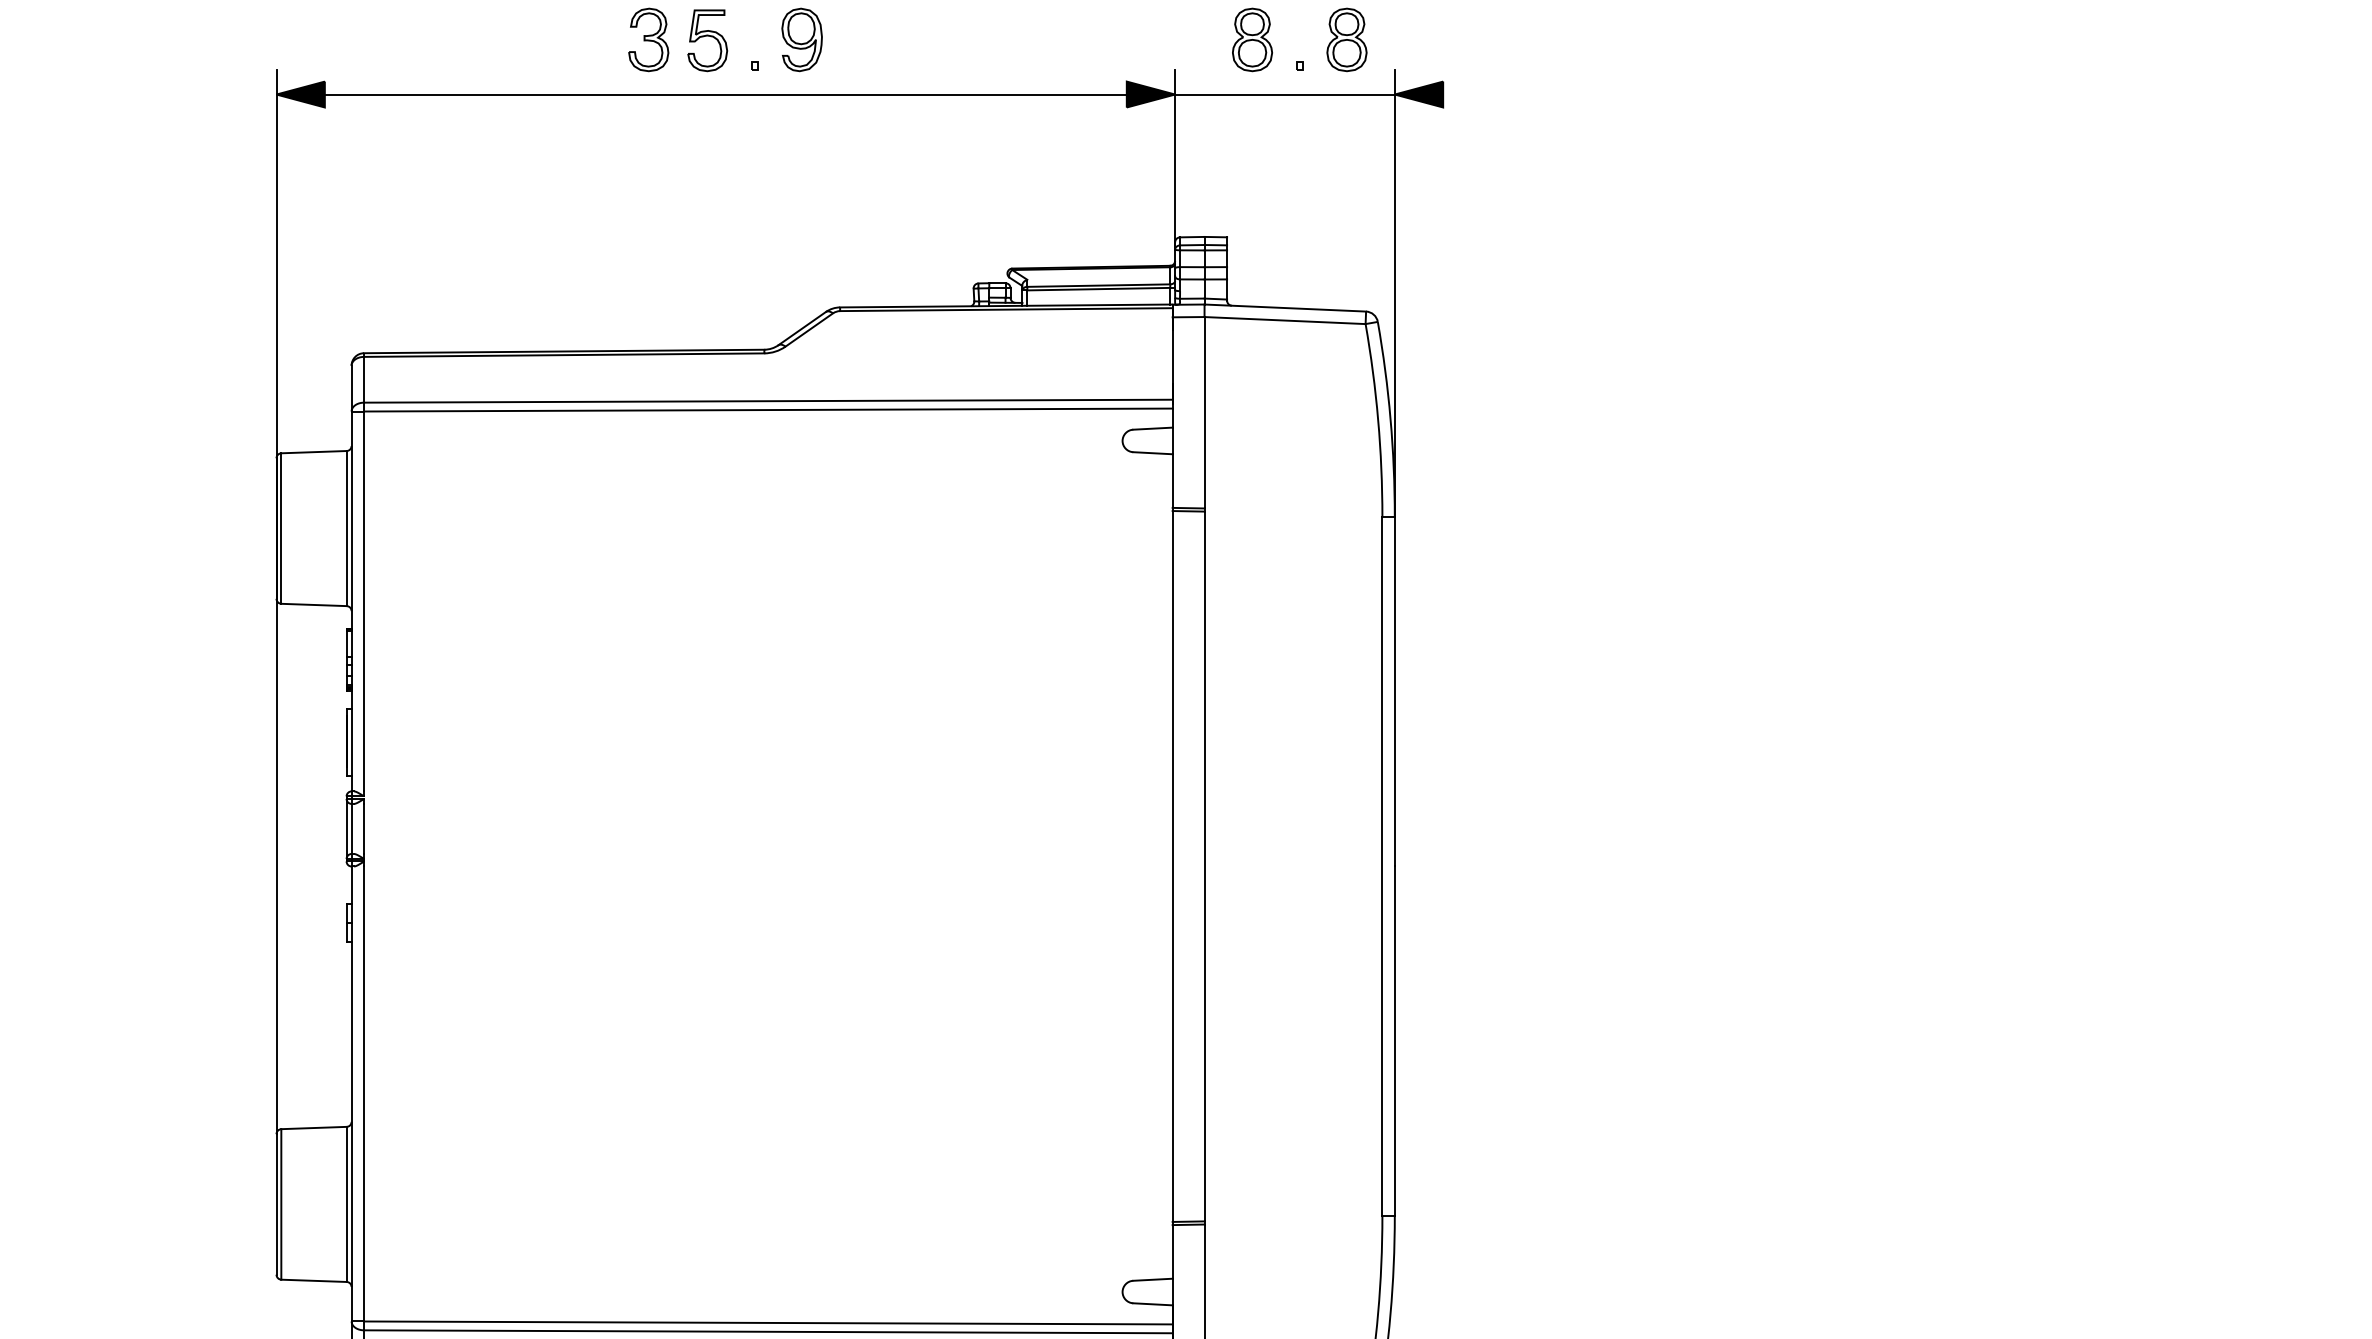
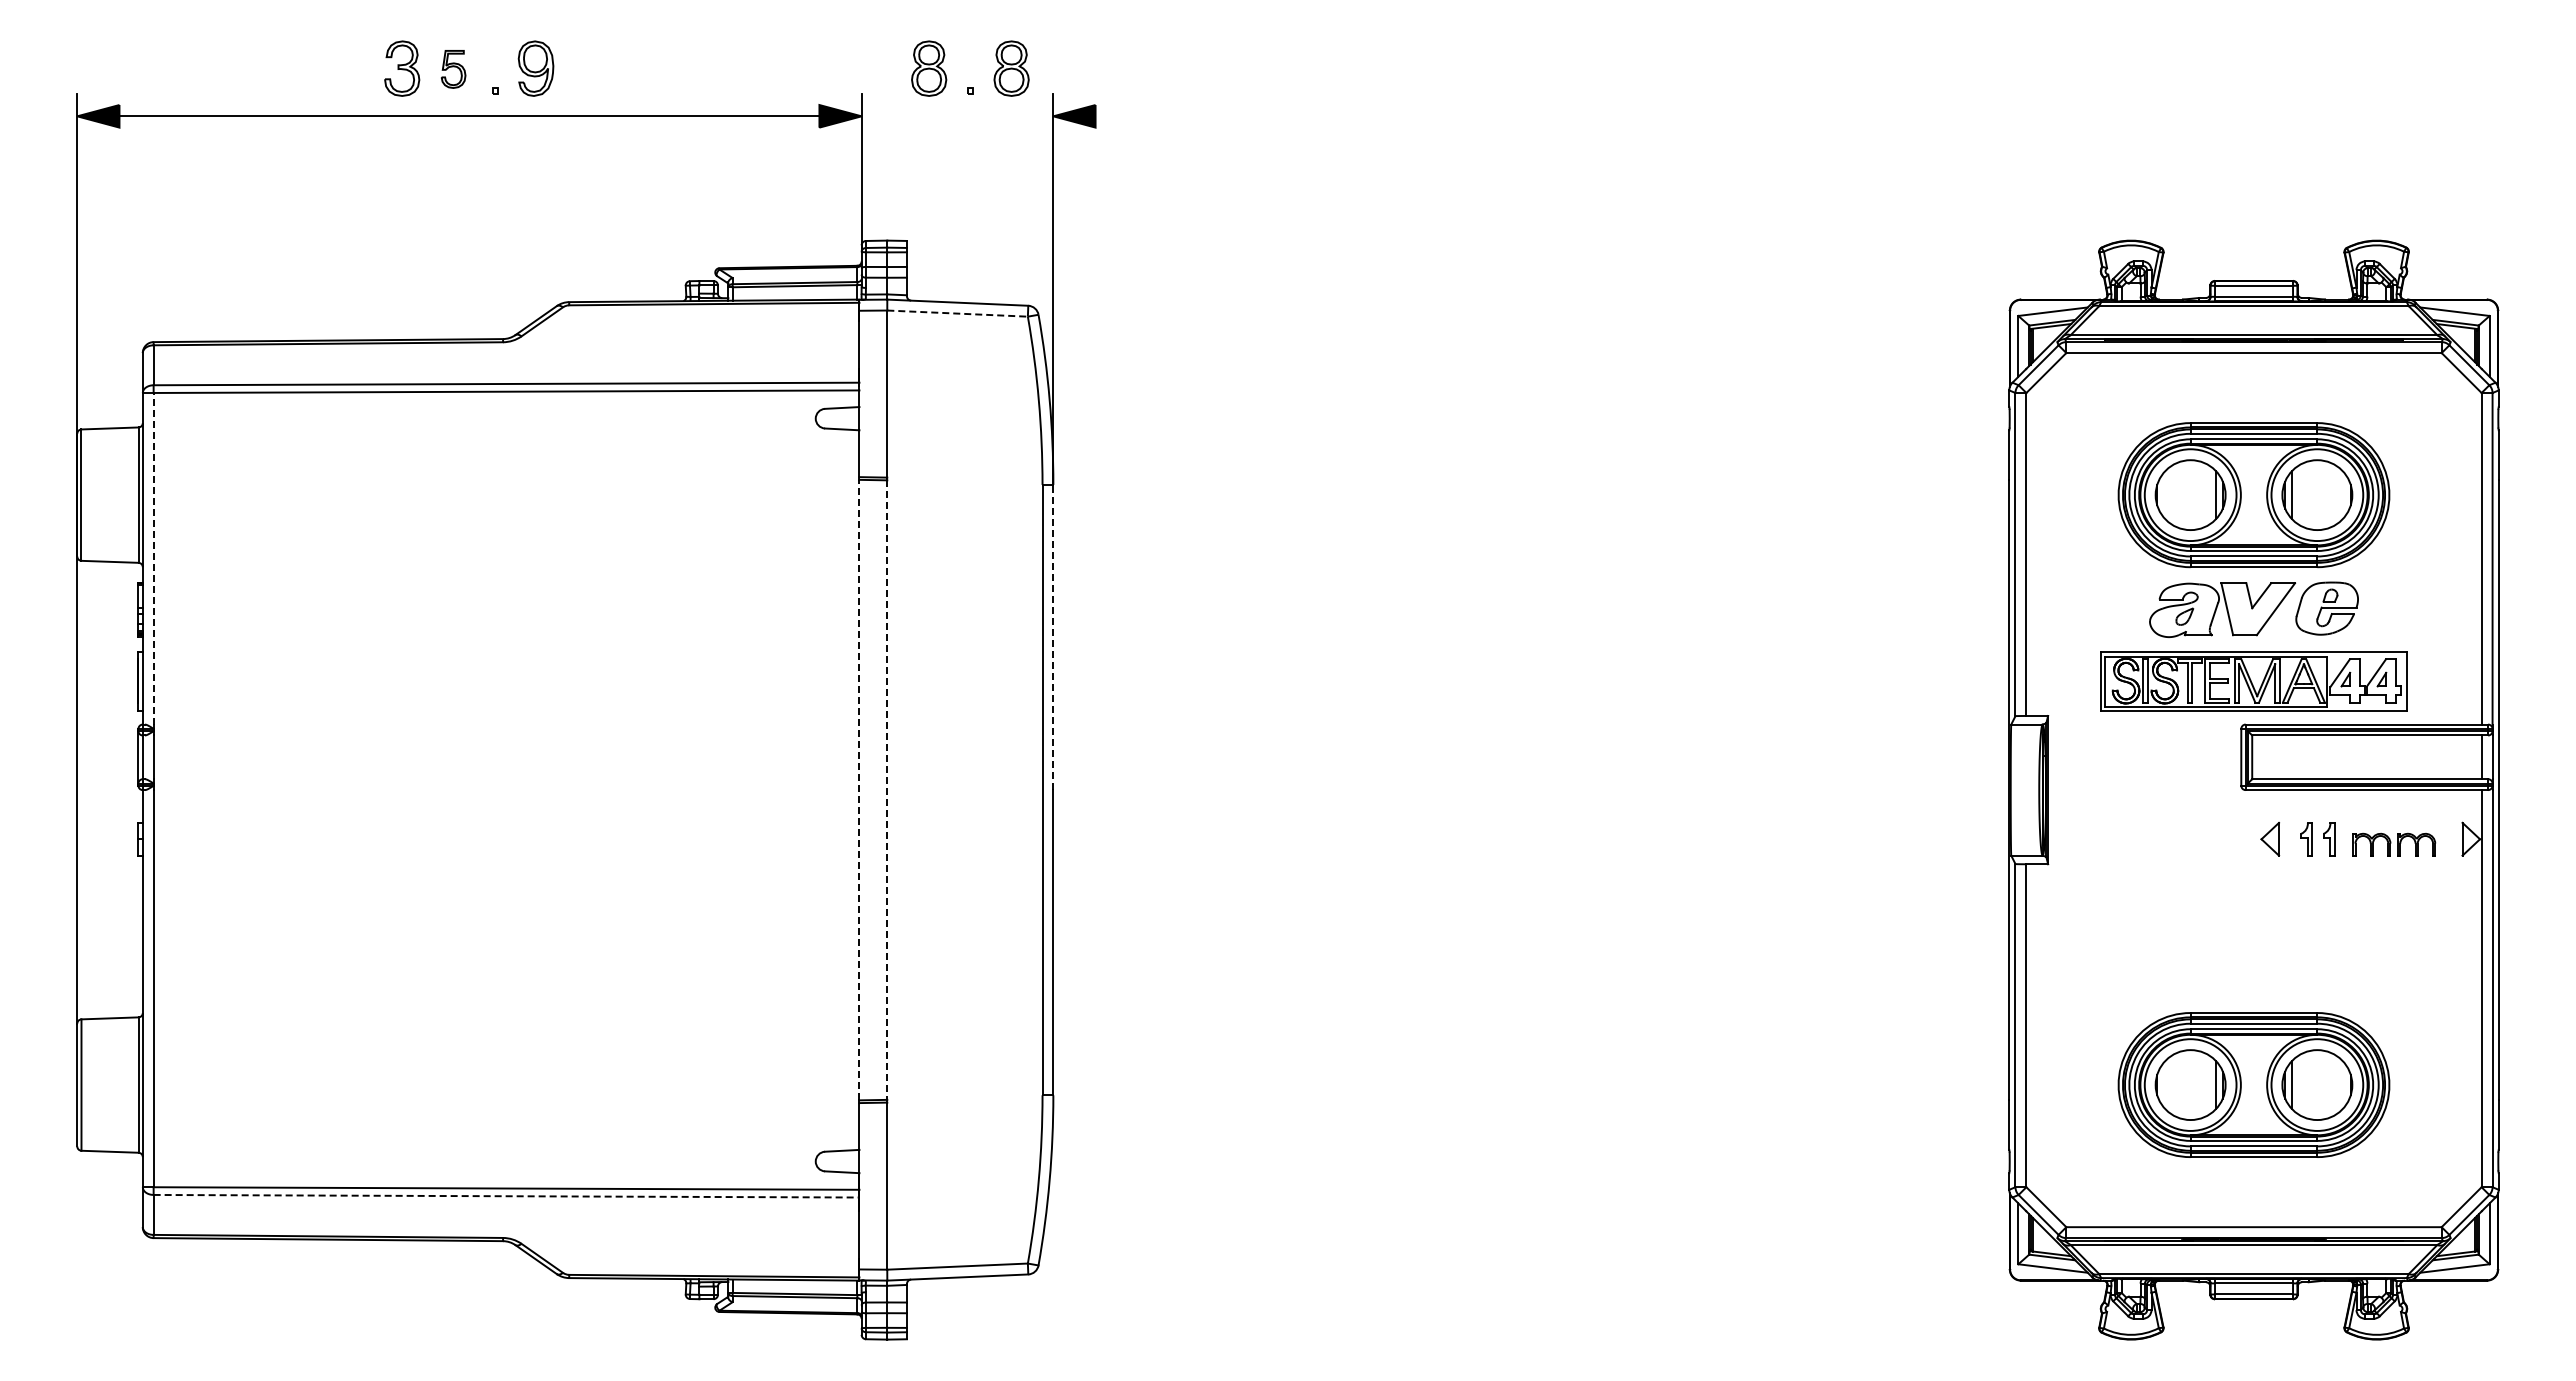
part: (707, 40) -> (453, 69), size x0.7
line: (1284, 94) -> (957, 116), removed
line: (1286, 320) -> (958, 313), solid -> dashed
line: (363, 601) -> (153, 558), solid -> dashed
line: (1394, 691) -> (1053, 637), solid -> dashed
line: (1172, 865) -> (859, 789), solid -> dashed
line: (1204, 866) -> (887, 790), solid -> dashed
line: (768, 1332) -> (506, 1196), solid -> dashed

